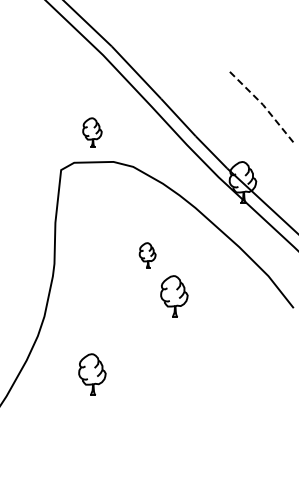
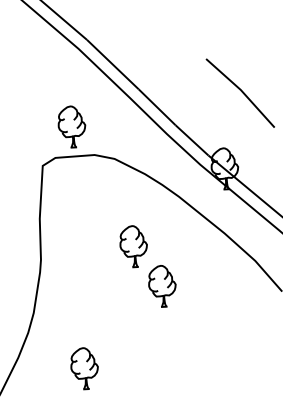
line: (264, 106) -> (242, 91), dashed -> solid
part: (92, 132) -> (72, 126), size x1.43
part: (147, 255) -> (133, 246), size x1.67

